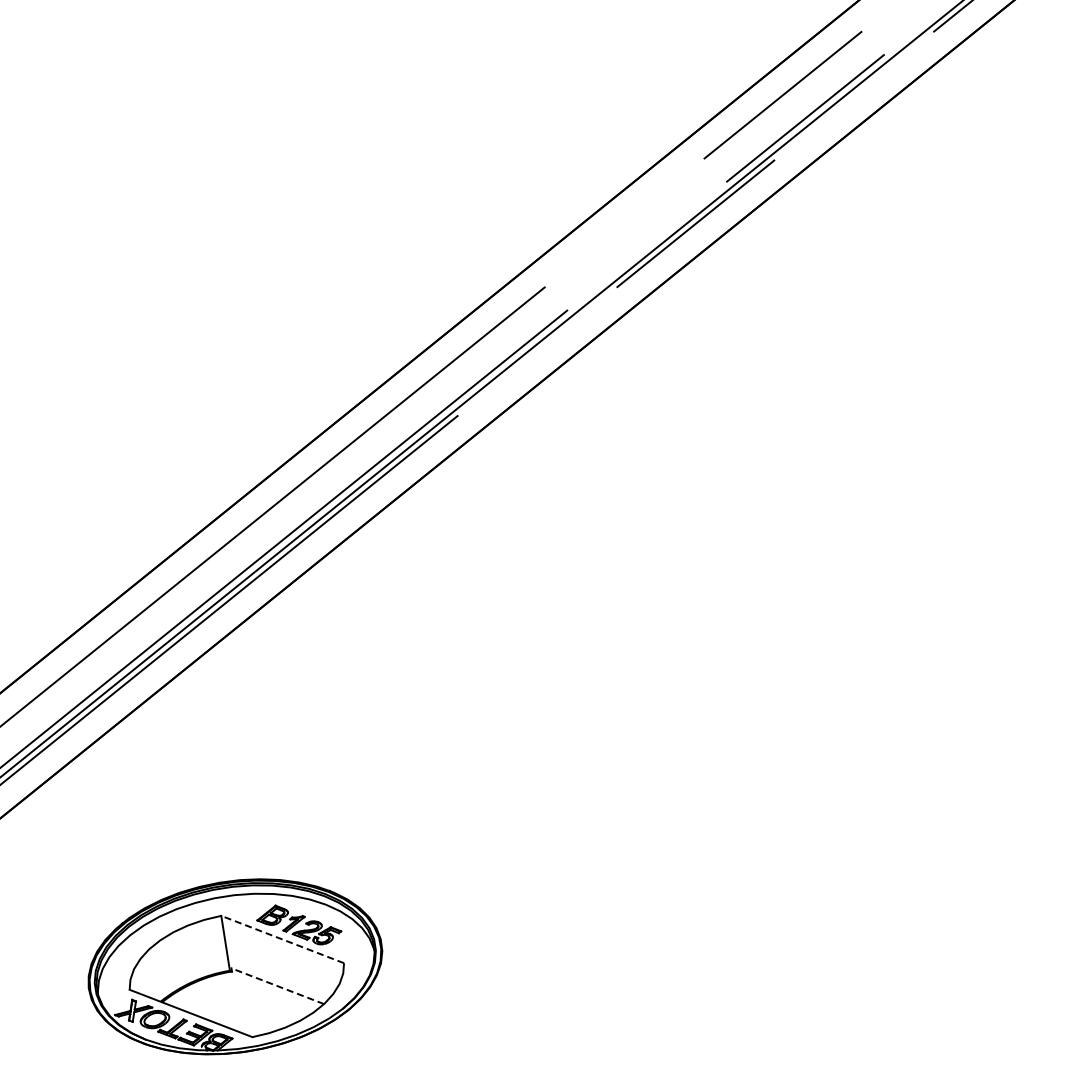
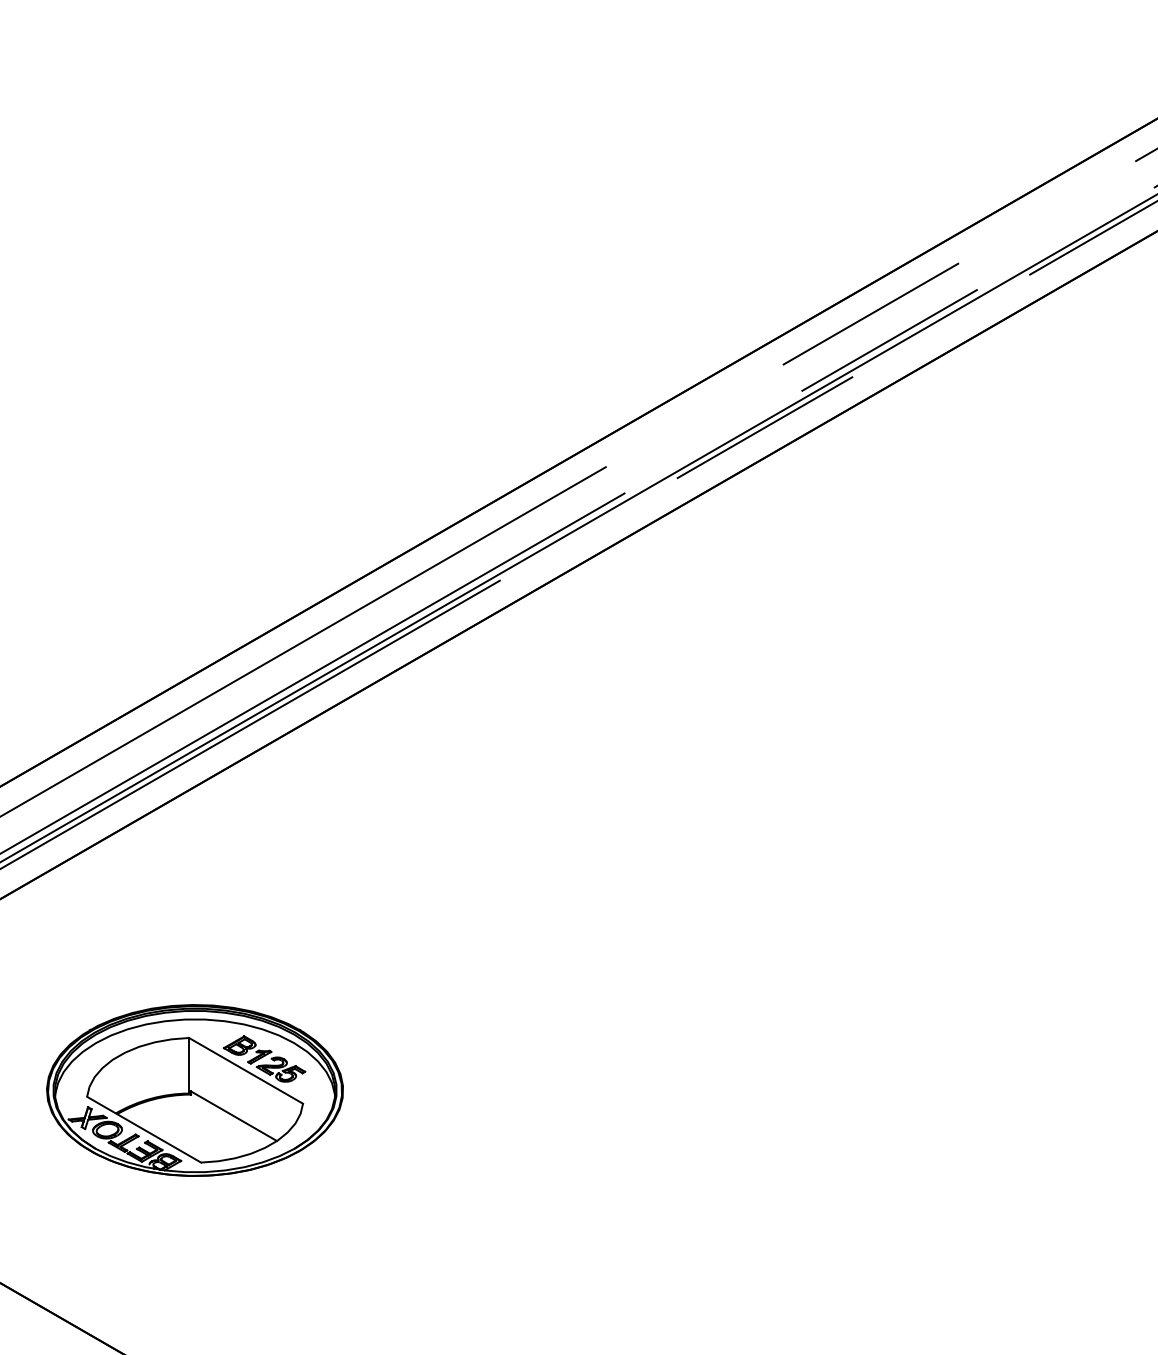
line: (283, 939) -> (246, 1070), dashed -> solid
line: (278, 986) -> (234, 1116), dashed -> solid

